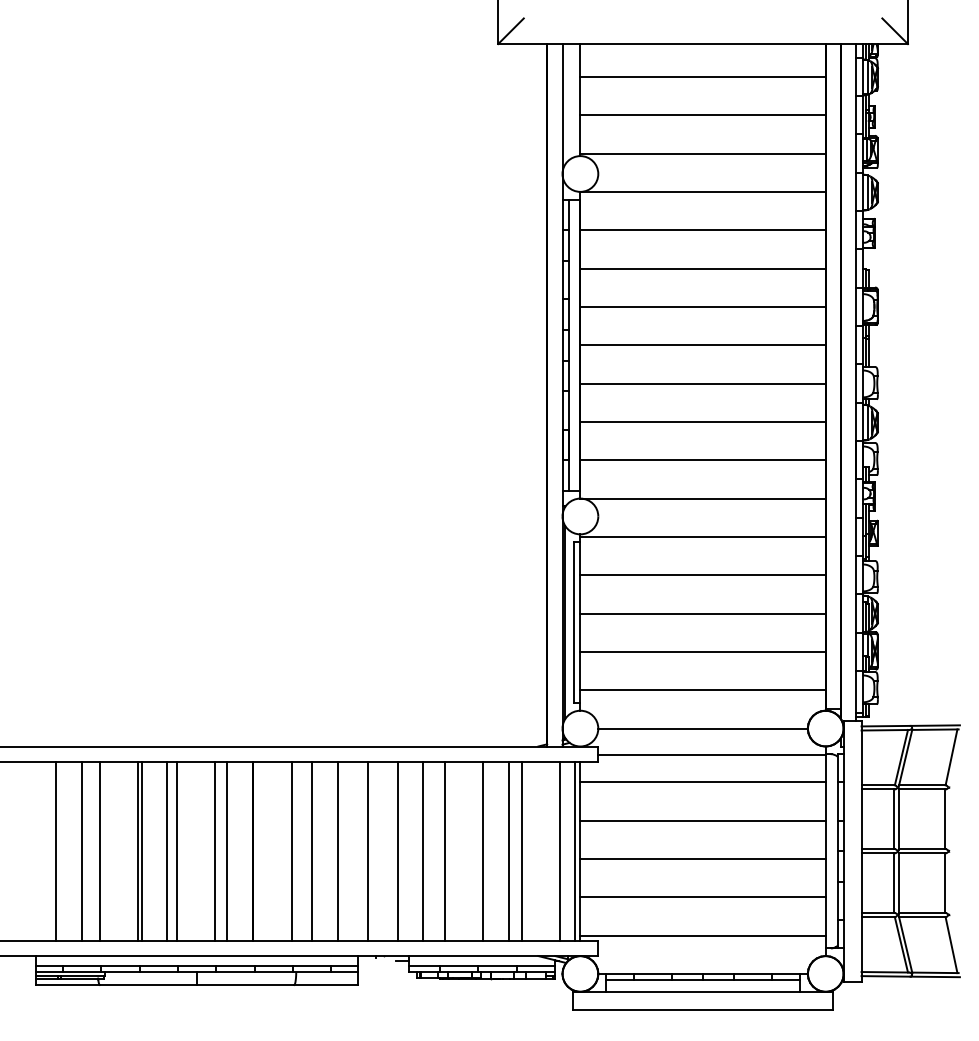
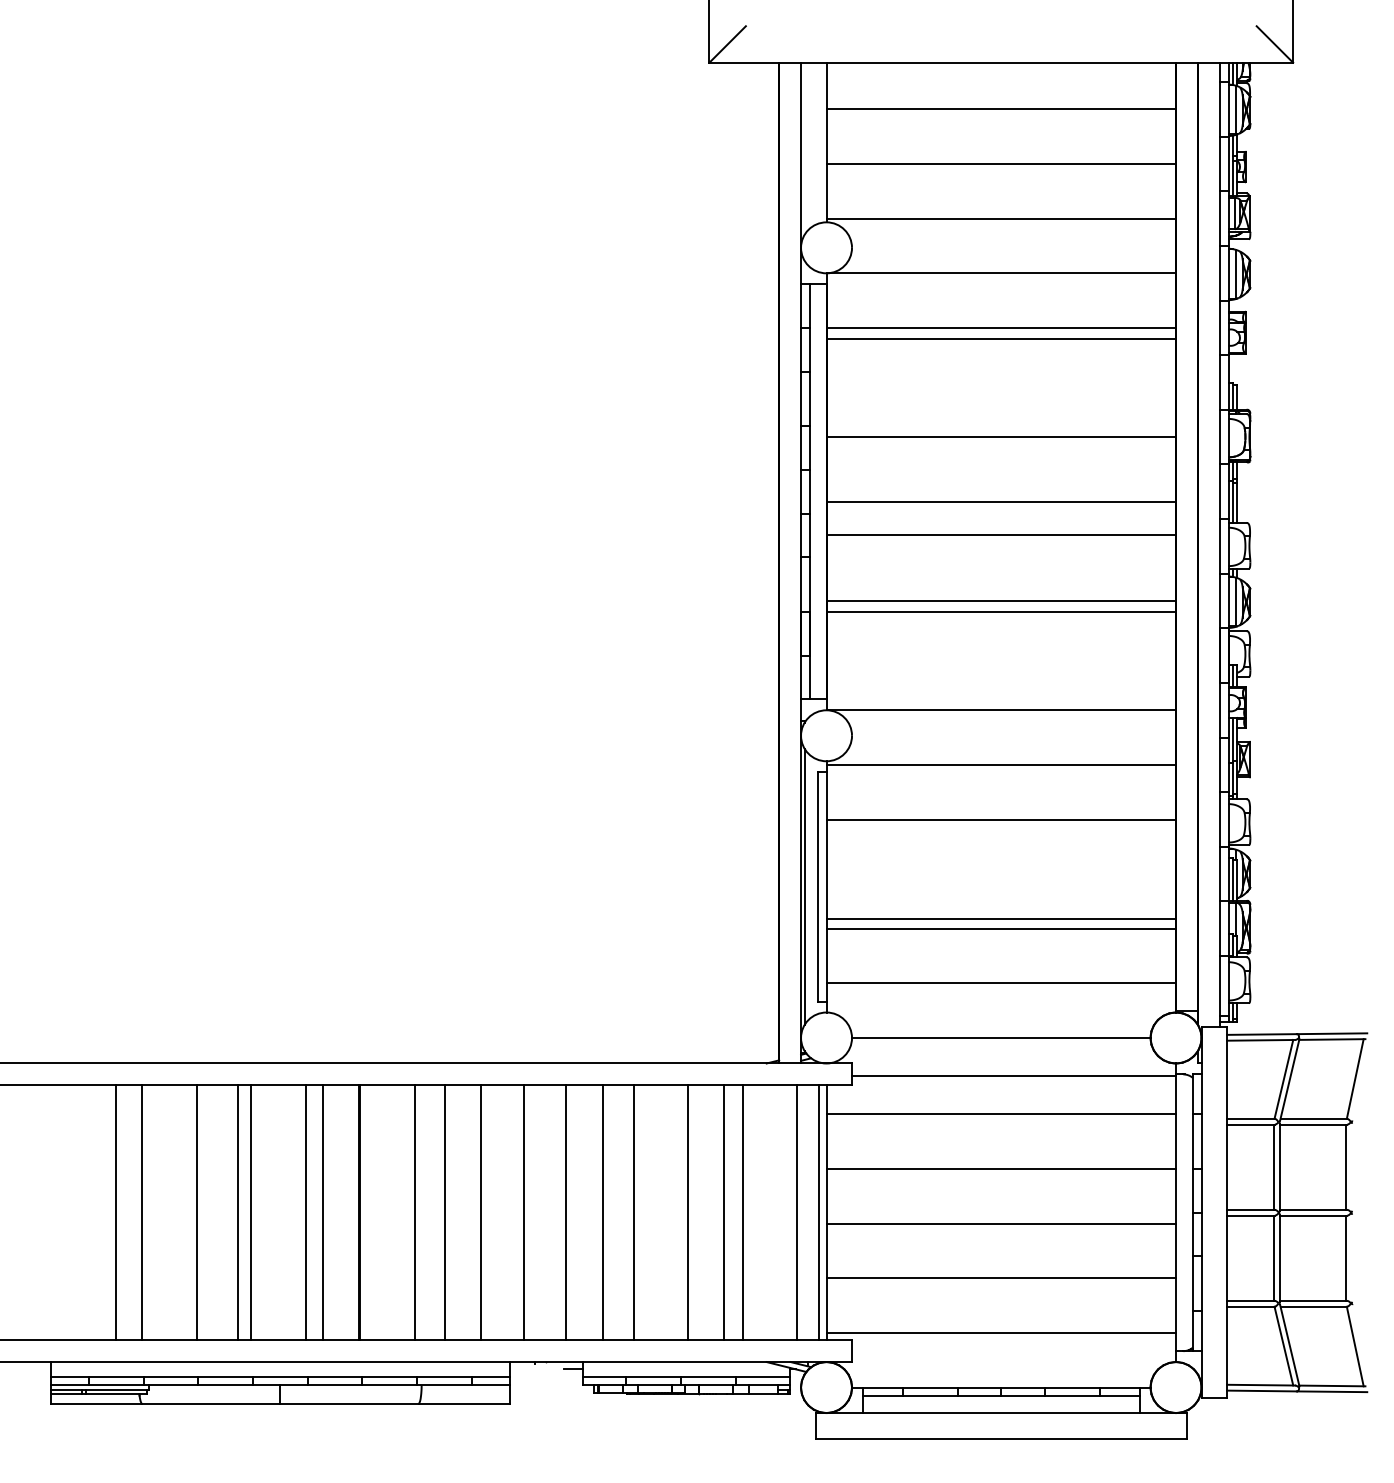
line: (703, 268) -> (1001, 338), moved
line: (703, 345) -> (1001, 534), moved
line: (703, 383) -> (1001, 502), moved
line: (703, 460) -> (1001, 611), moved
line: (703, 613) -> (1001, 919), moved
line: (56, 851) -> (79, 1212), removed
line: (141, 851) -> (201, 1212), removed

